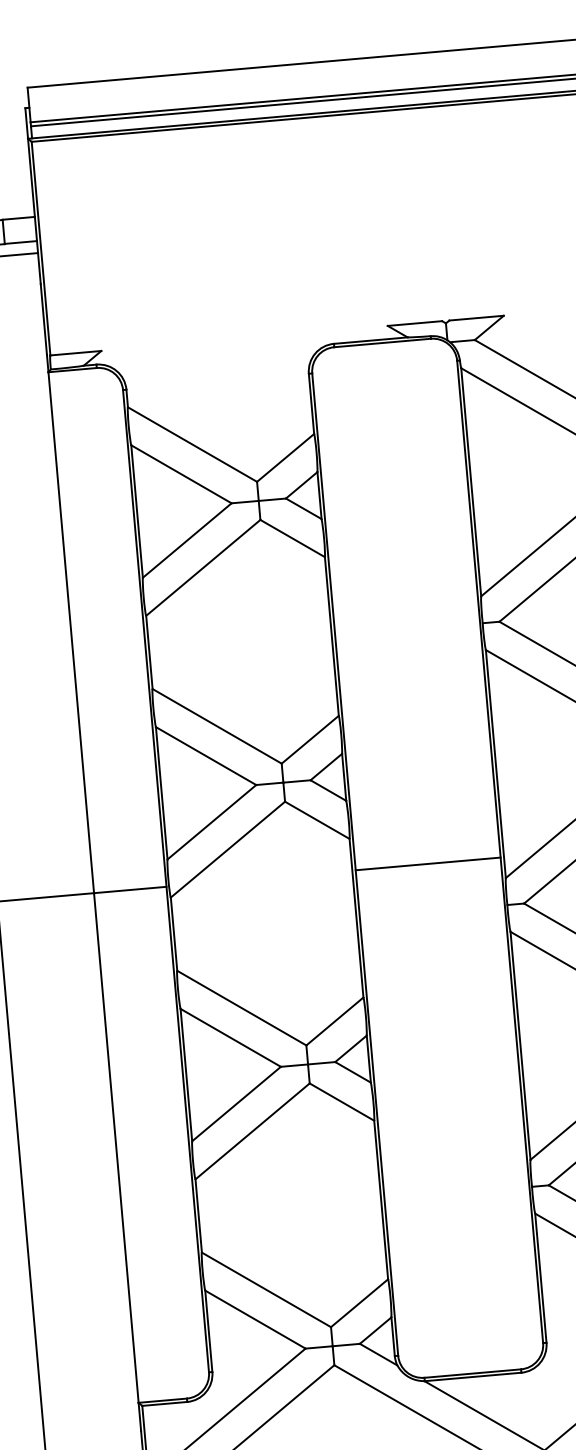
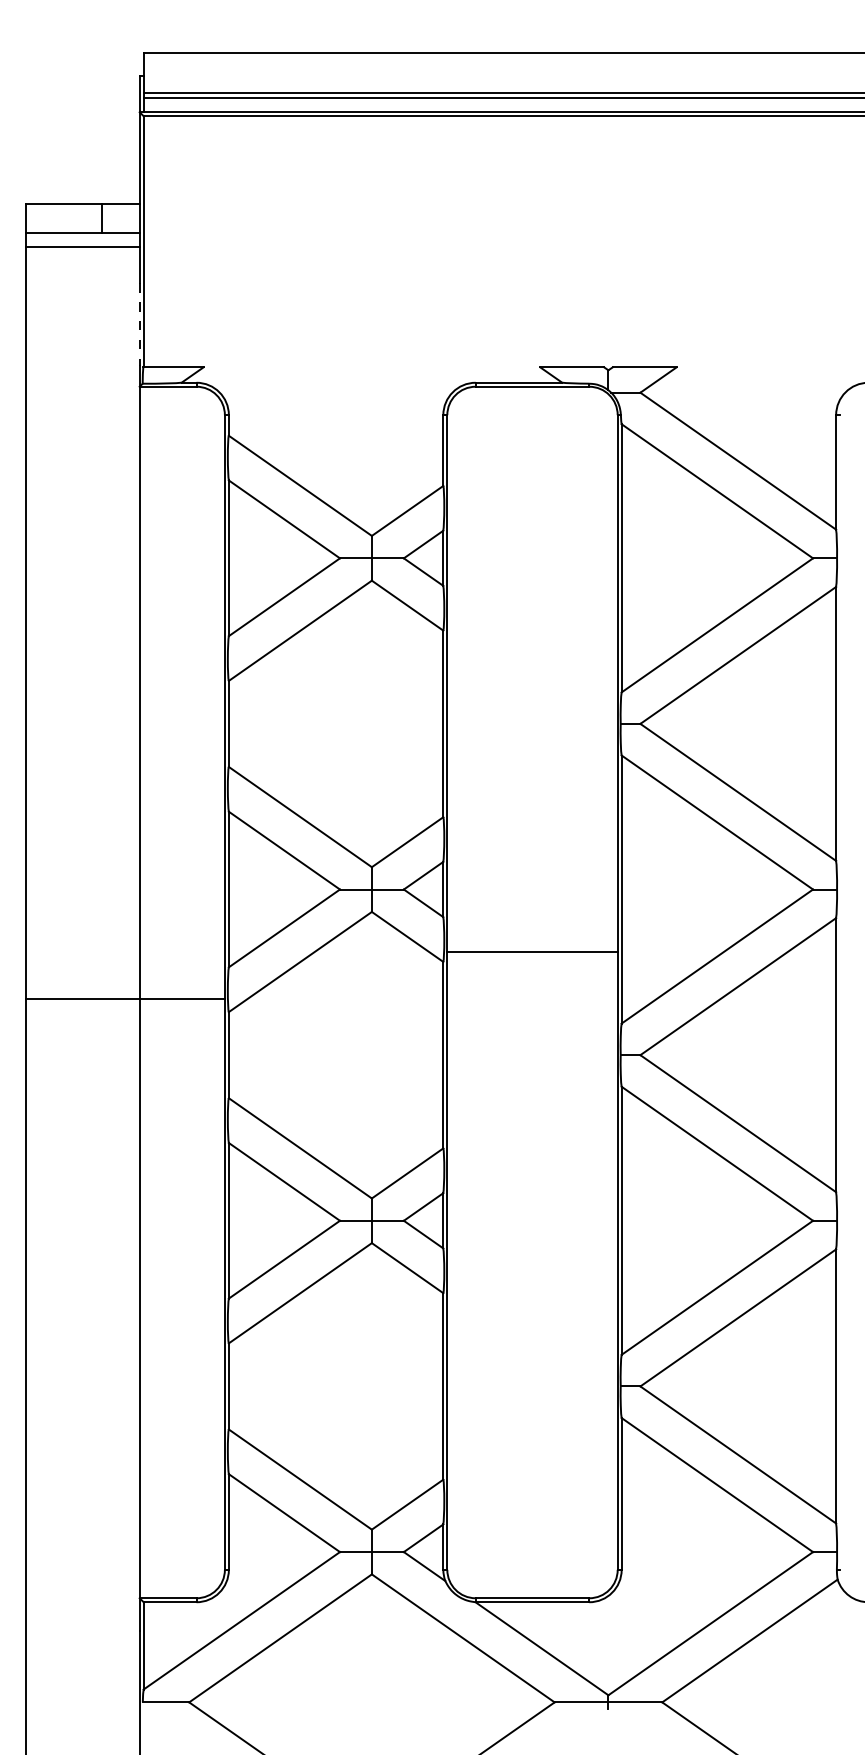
line: (43, 319) -> (139, 324), solid -> dashed
line: (428, 864) -> (532, 952), moved

